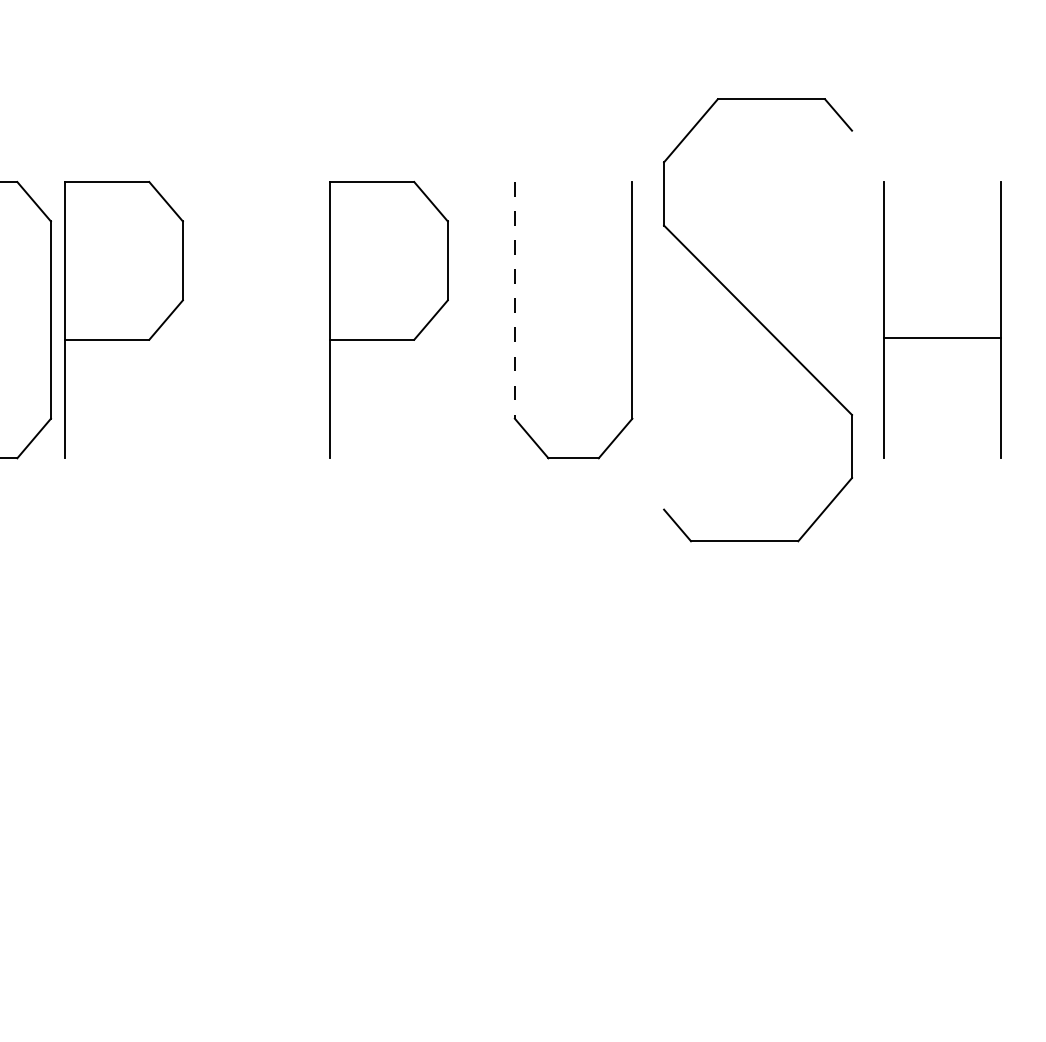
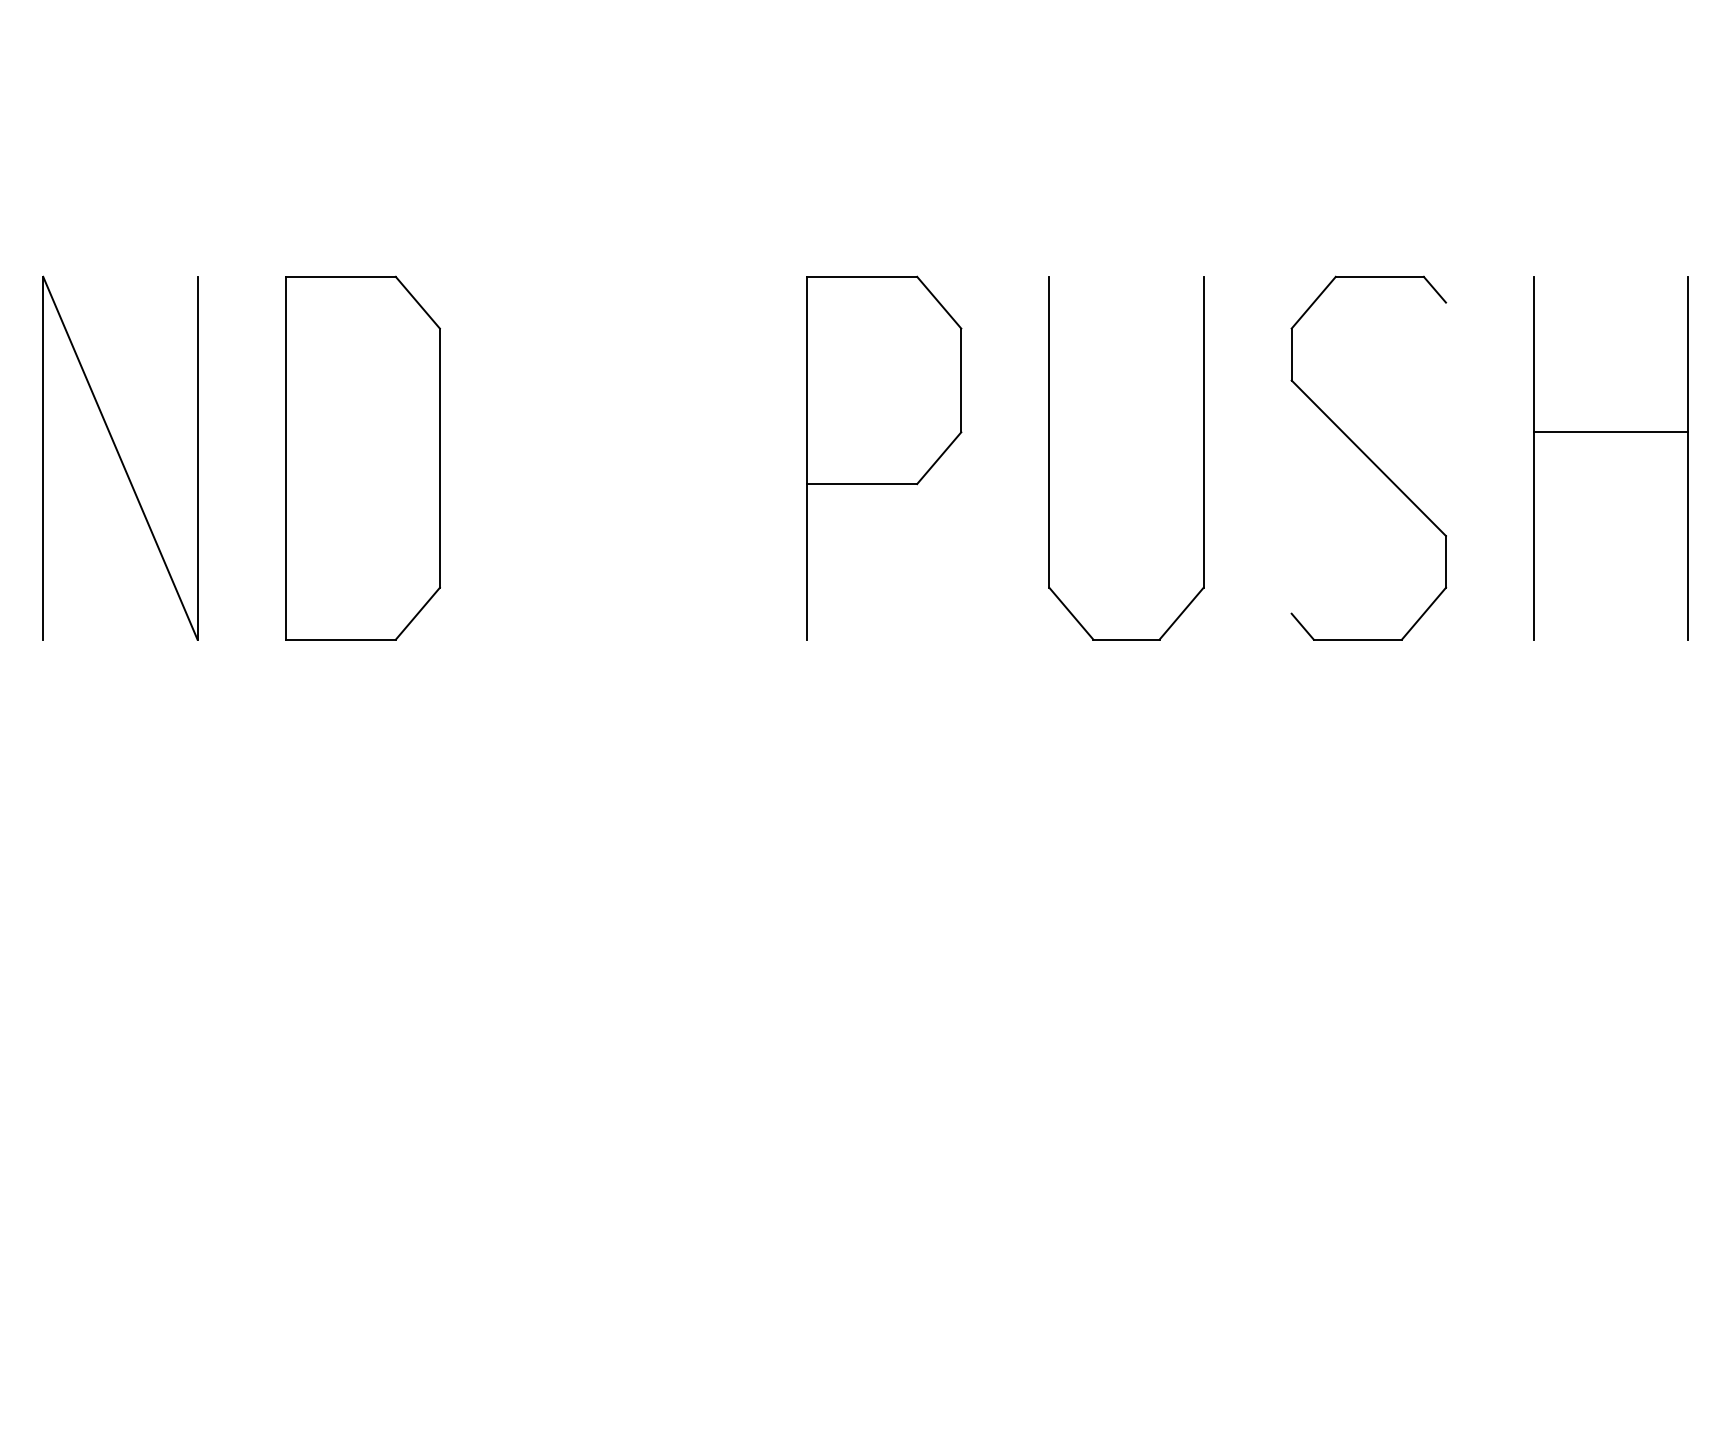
line: (515, 300) -> (1049, 432), dashed -> solid
part: (124, 319) -> (536, 457), removed
part: (757, 319) -> (1368, 457), size x0.62
line: (942, 337) -> (1611, 432), moved

